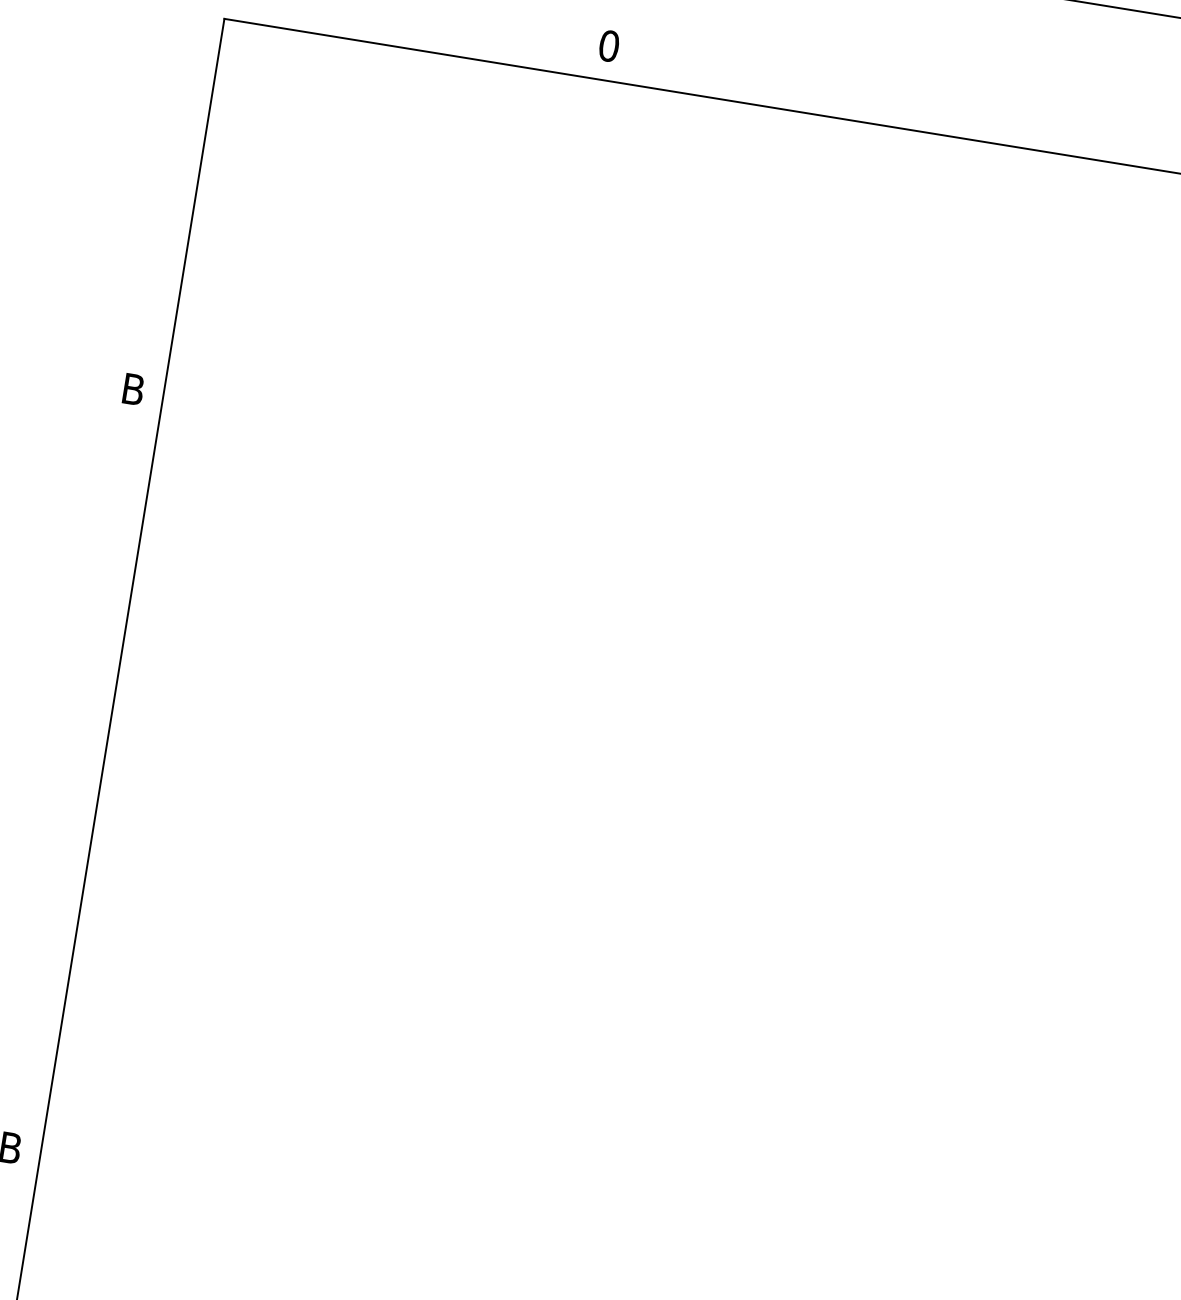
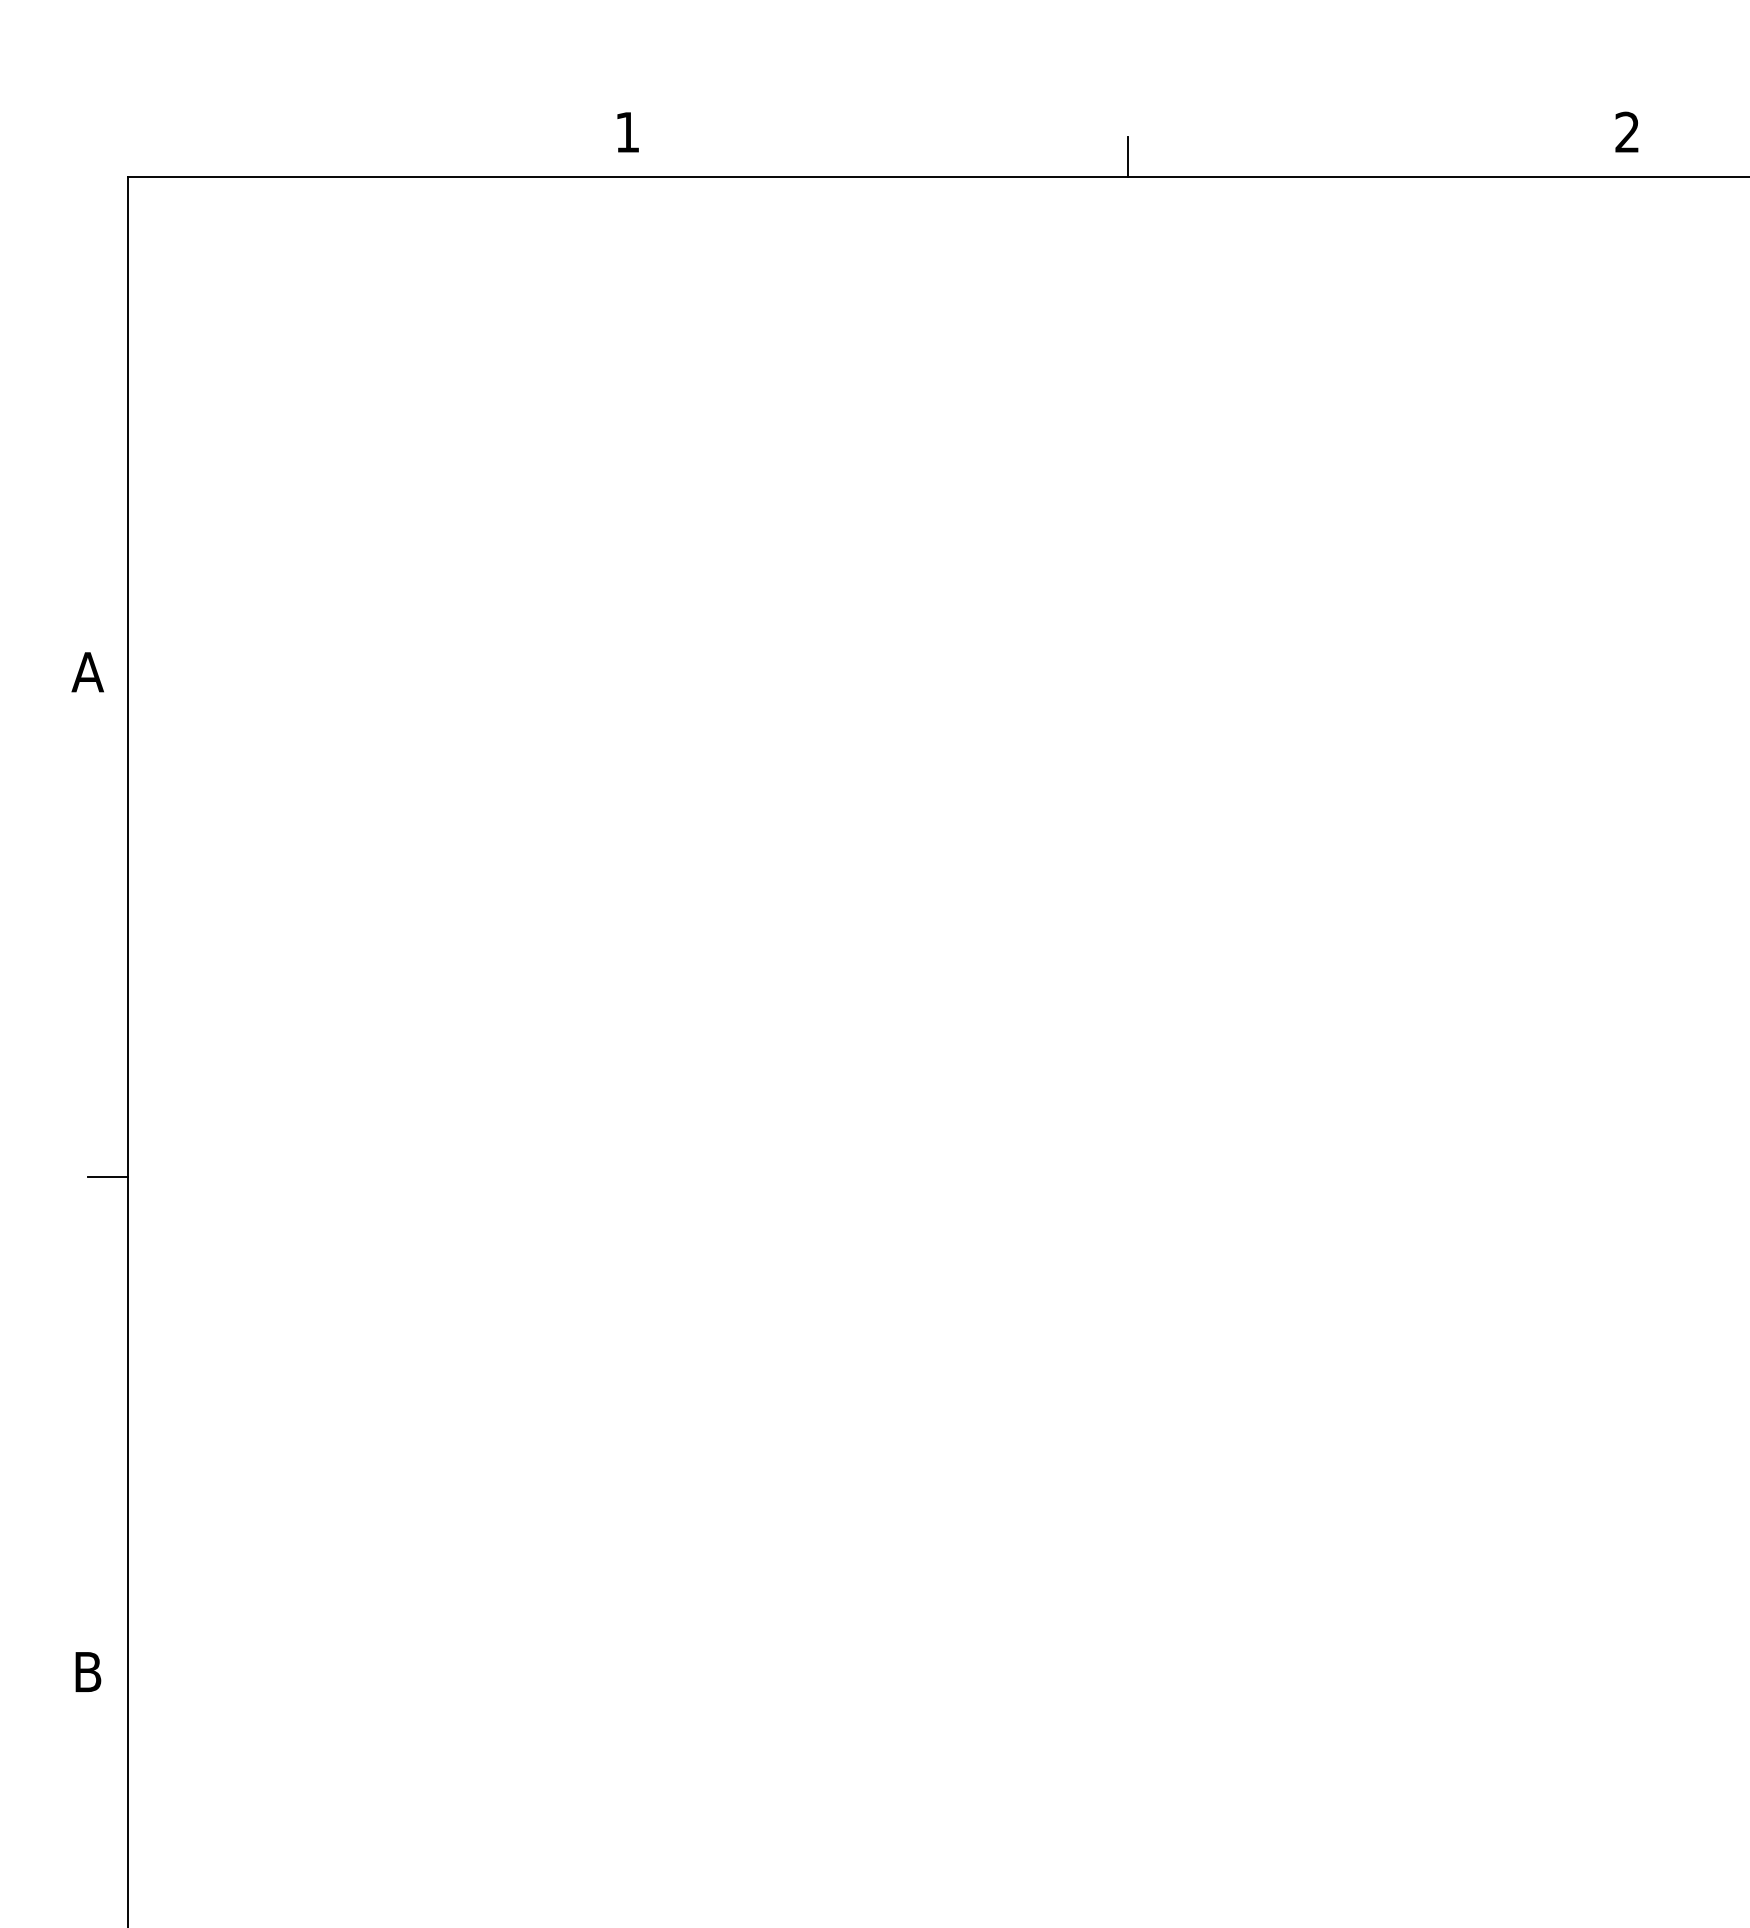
text: (609, 46) -> (627, 132), 0 -> 1
line: (985, 126) -> (1127, 157), added
text: (133, 389) -> (87, 672), B -> A
line: (86, 775) -> (107, 1177), added

